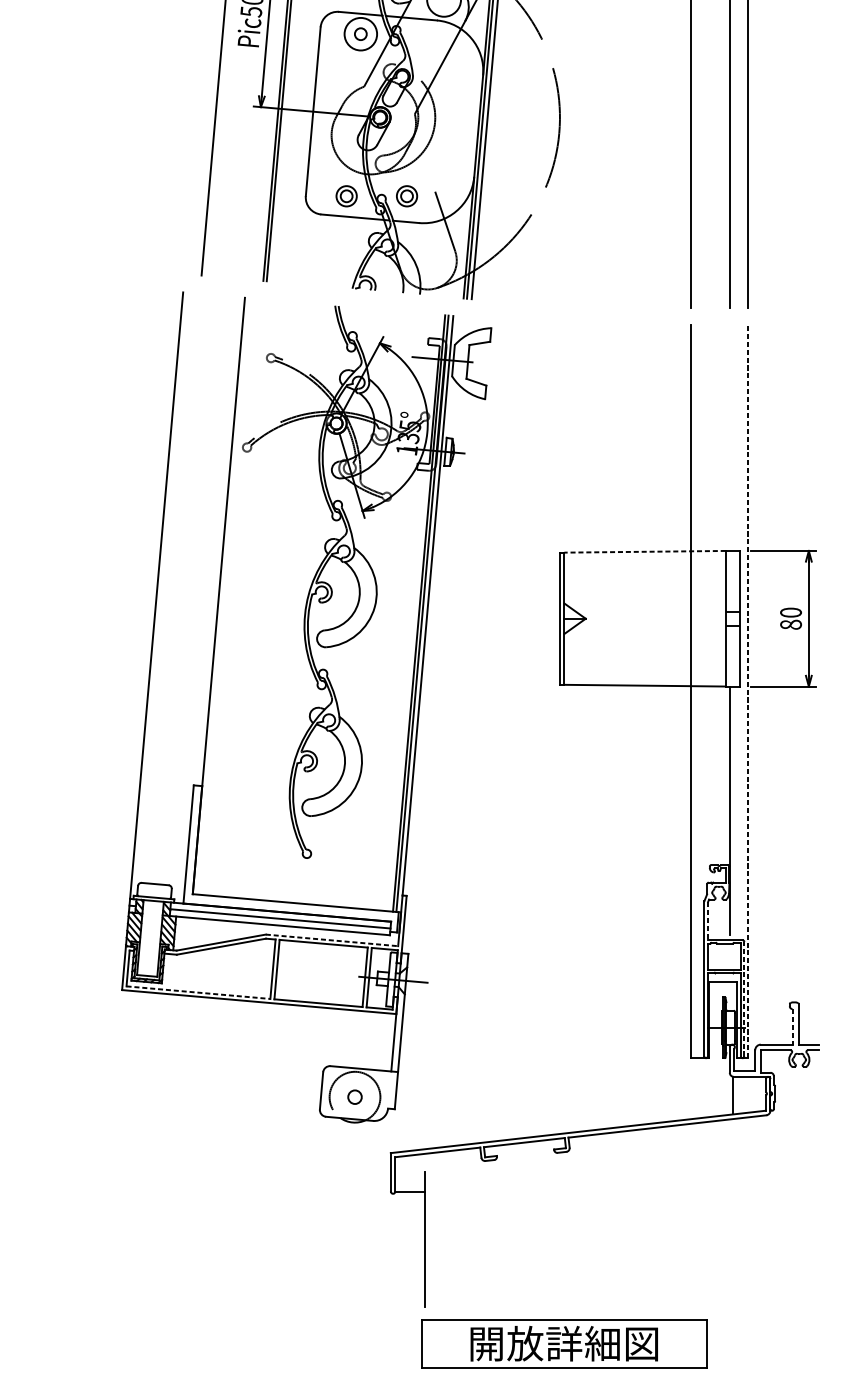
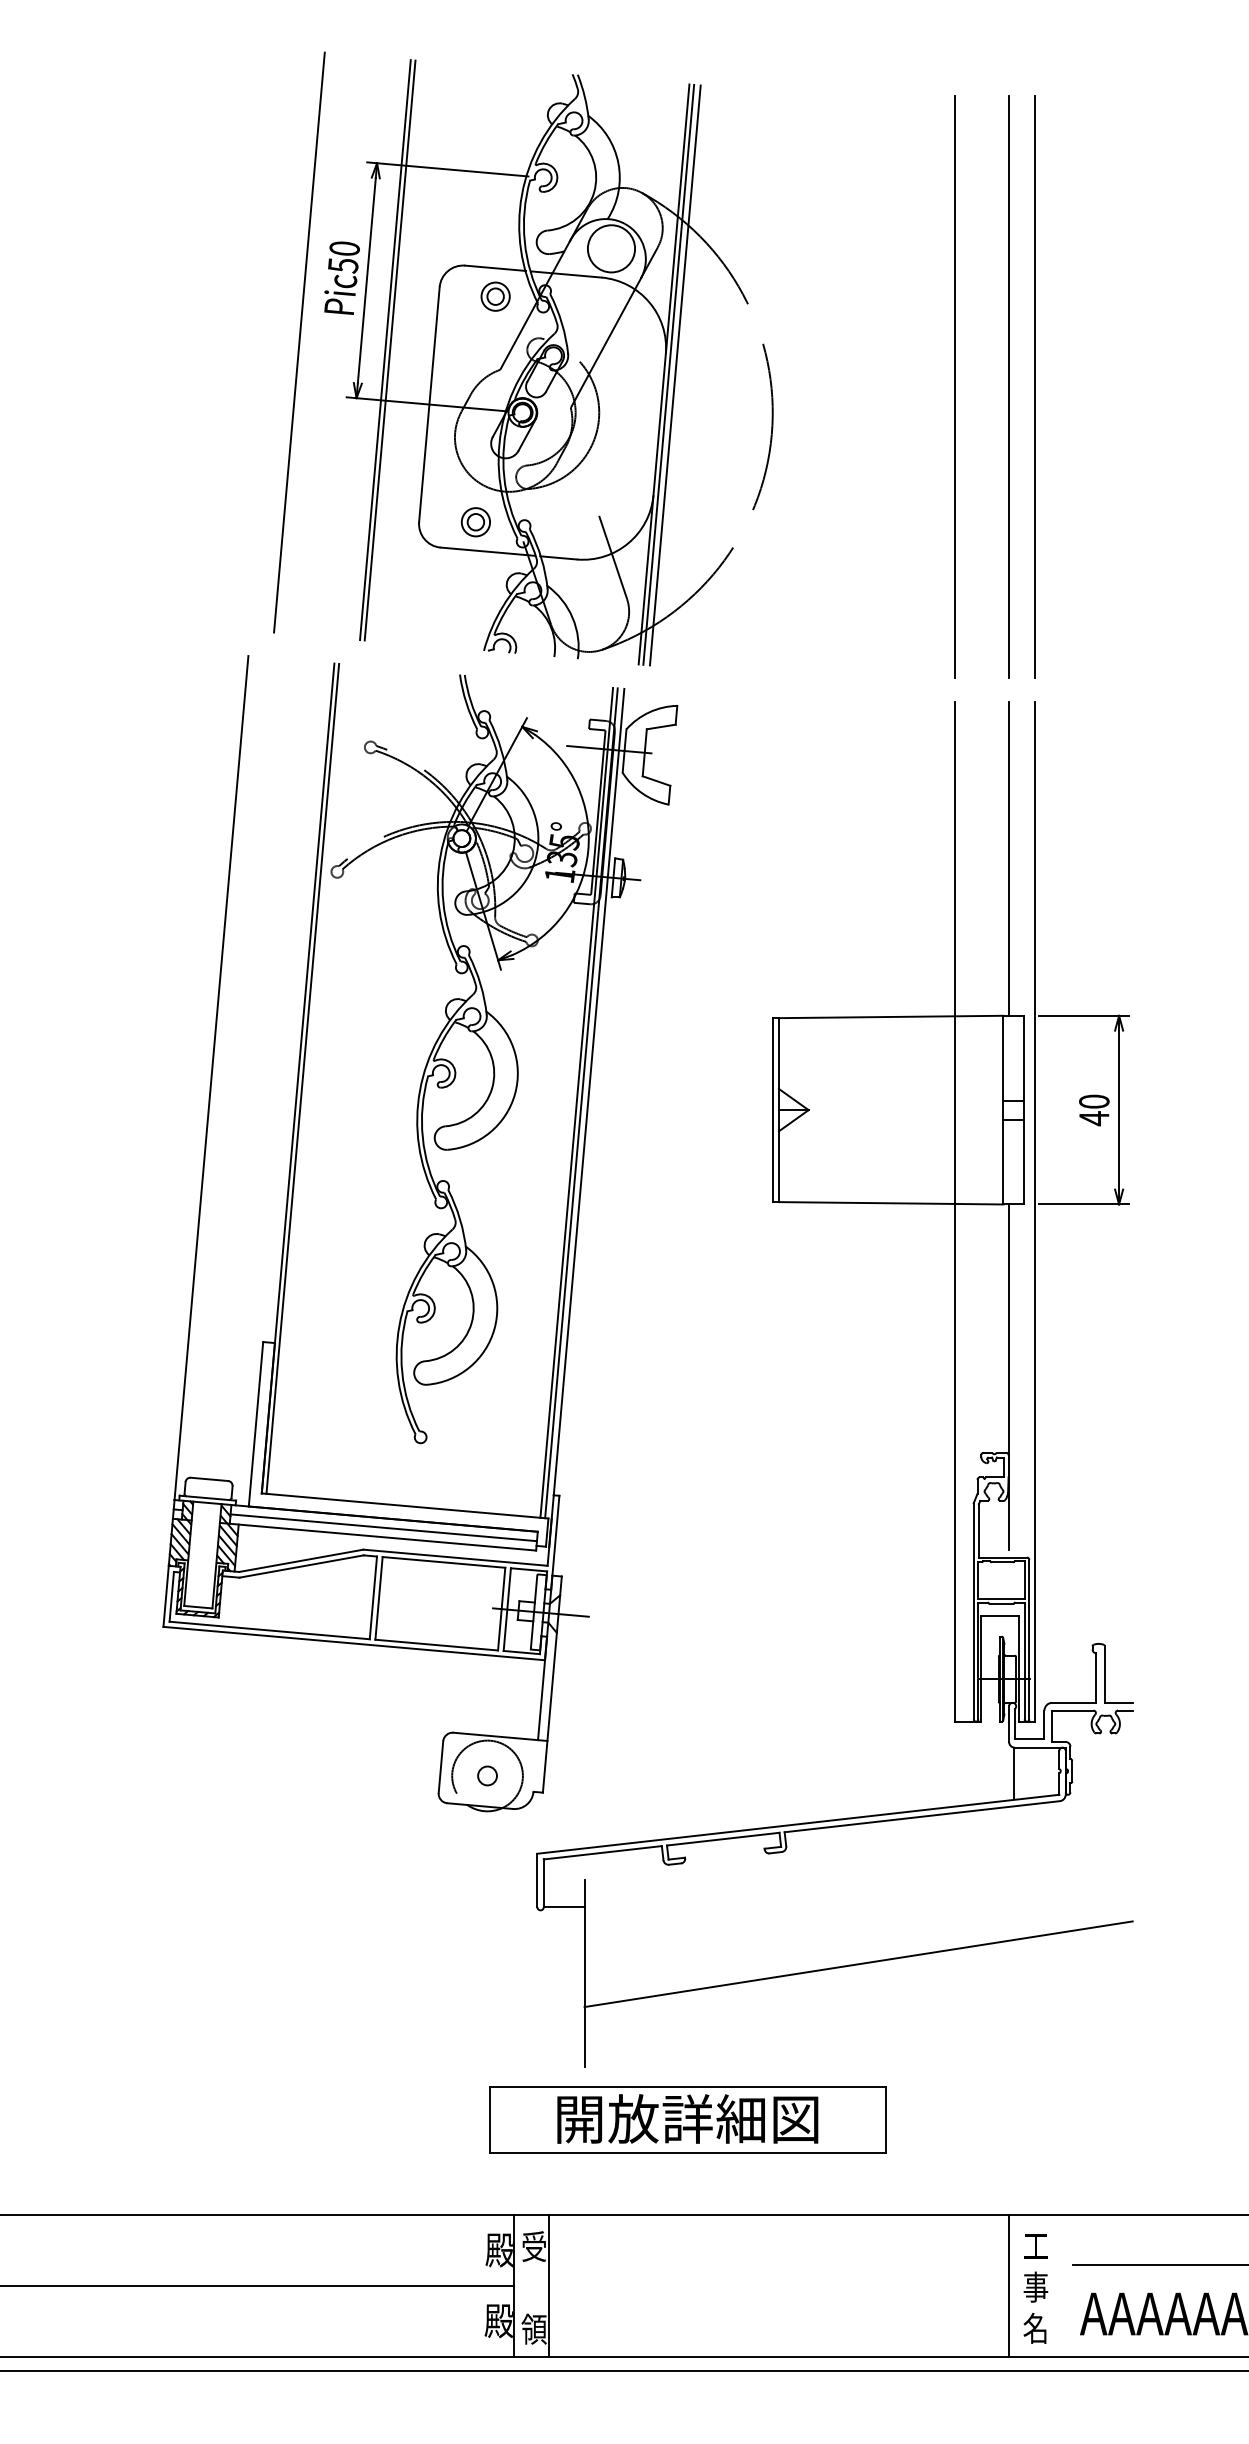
circle: (360, 34) -> (495, 296), size x0.62
part: (406, 196) -> (559, 522), removed
line: (730, 437) -> (1009, 858), added
line: (644, 551) -> (890, 1016), dashed -> solid
line: (222, 596) -> (302, 1078), added
text: (791, 624) -> (1094, 1118), 80 -> 40
line: (748, 691) -> (1035, 1211), dashed -> solid
line: (707, 920) -> (978, 1530), dashed -> solid
line: (332, 940) -> (456, 1557), dashed -> solid
line: (199, 992) -> (270, 1630), dashed -> solid
line: (744, 999) -> (1029, 1639), dashed -> solid
line: (792, 1027) -> (1096, 1678), dashed -> solid
line: (621, 1232) -> (858, 1964), added
part: (564, 1344) -> (687, 2119), moved

